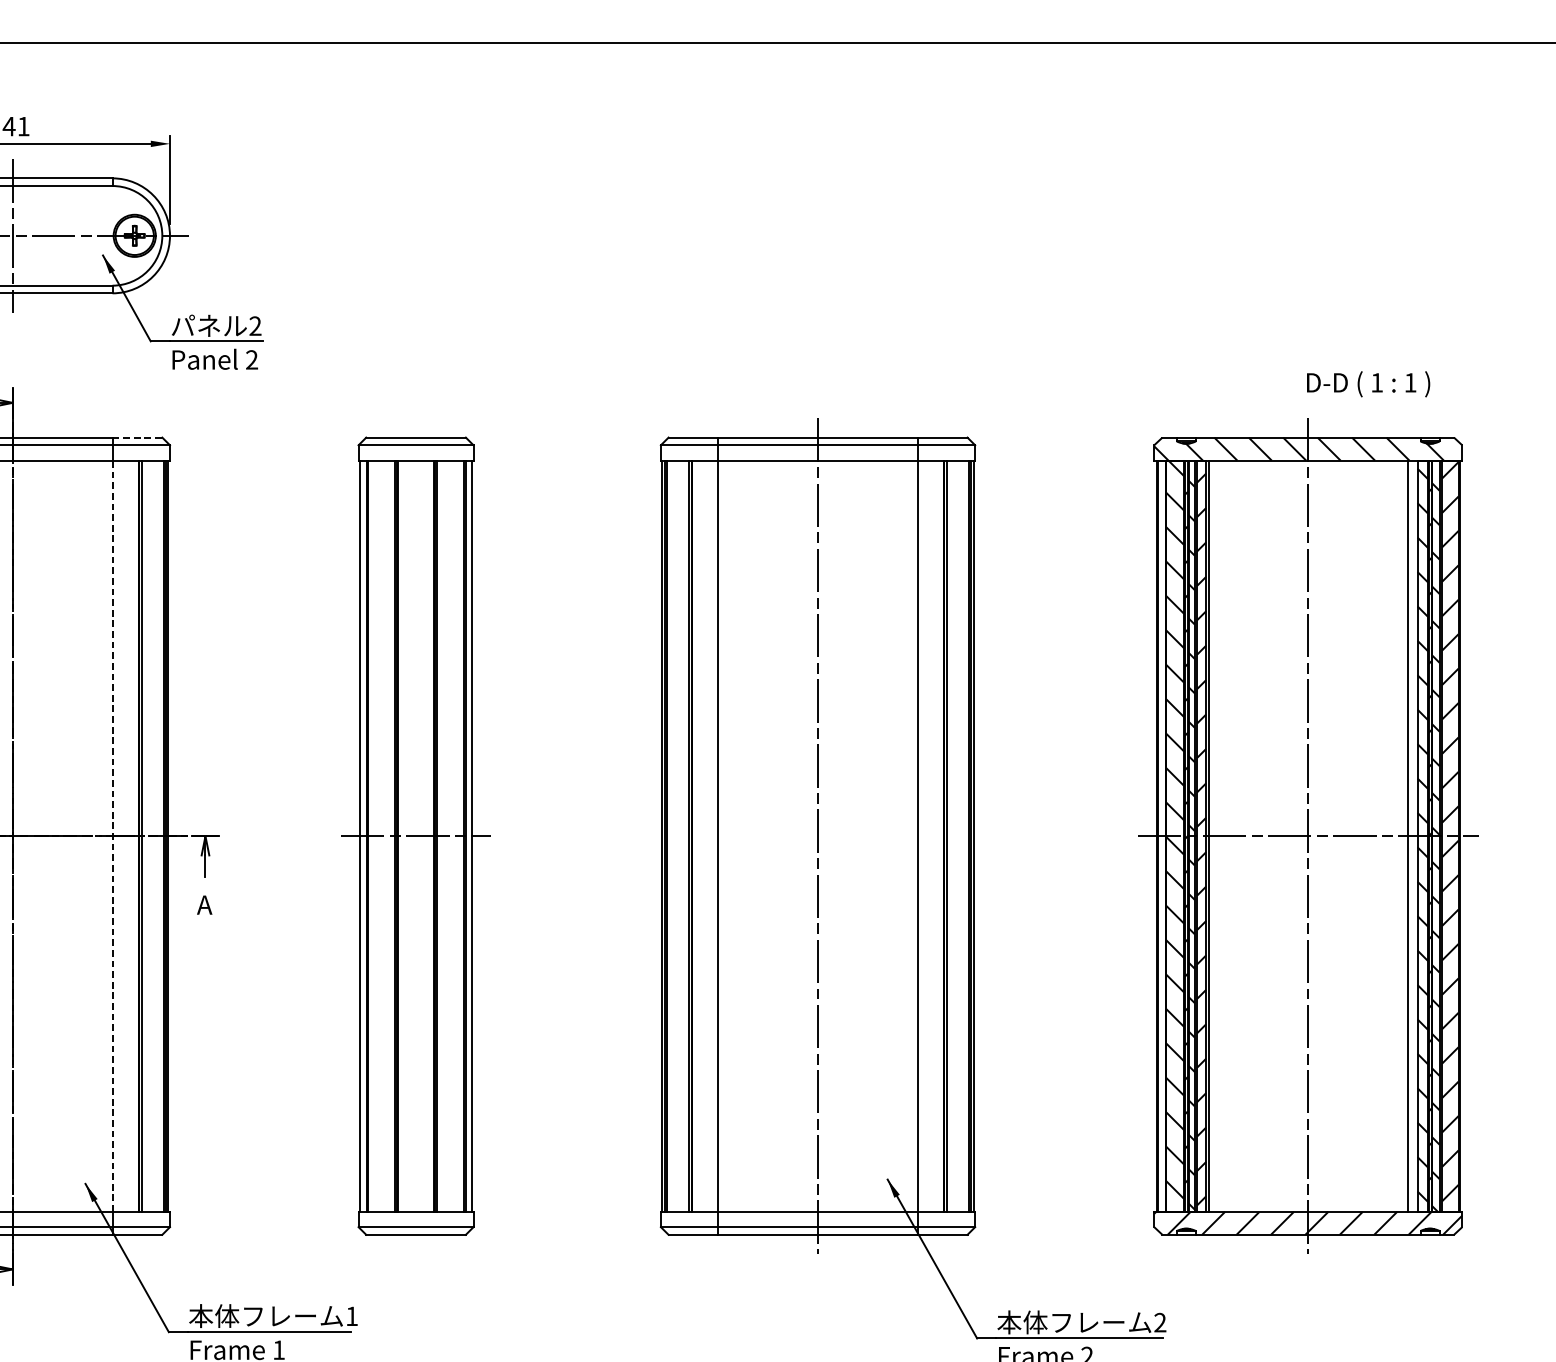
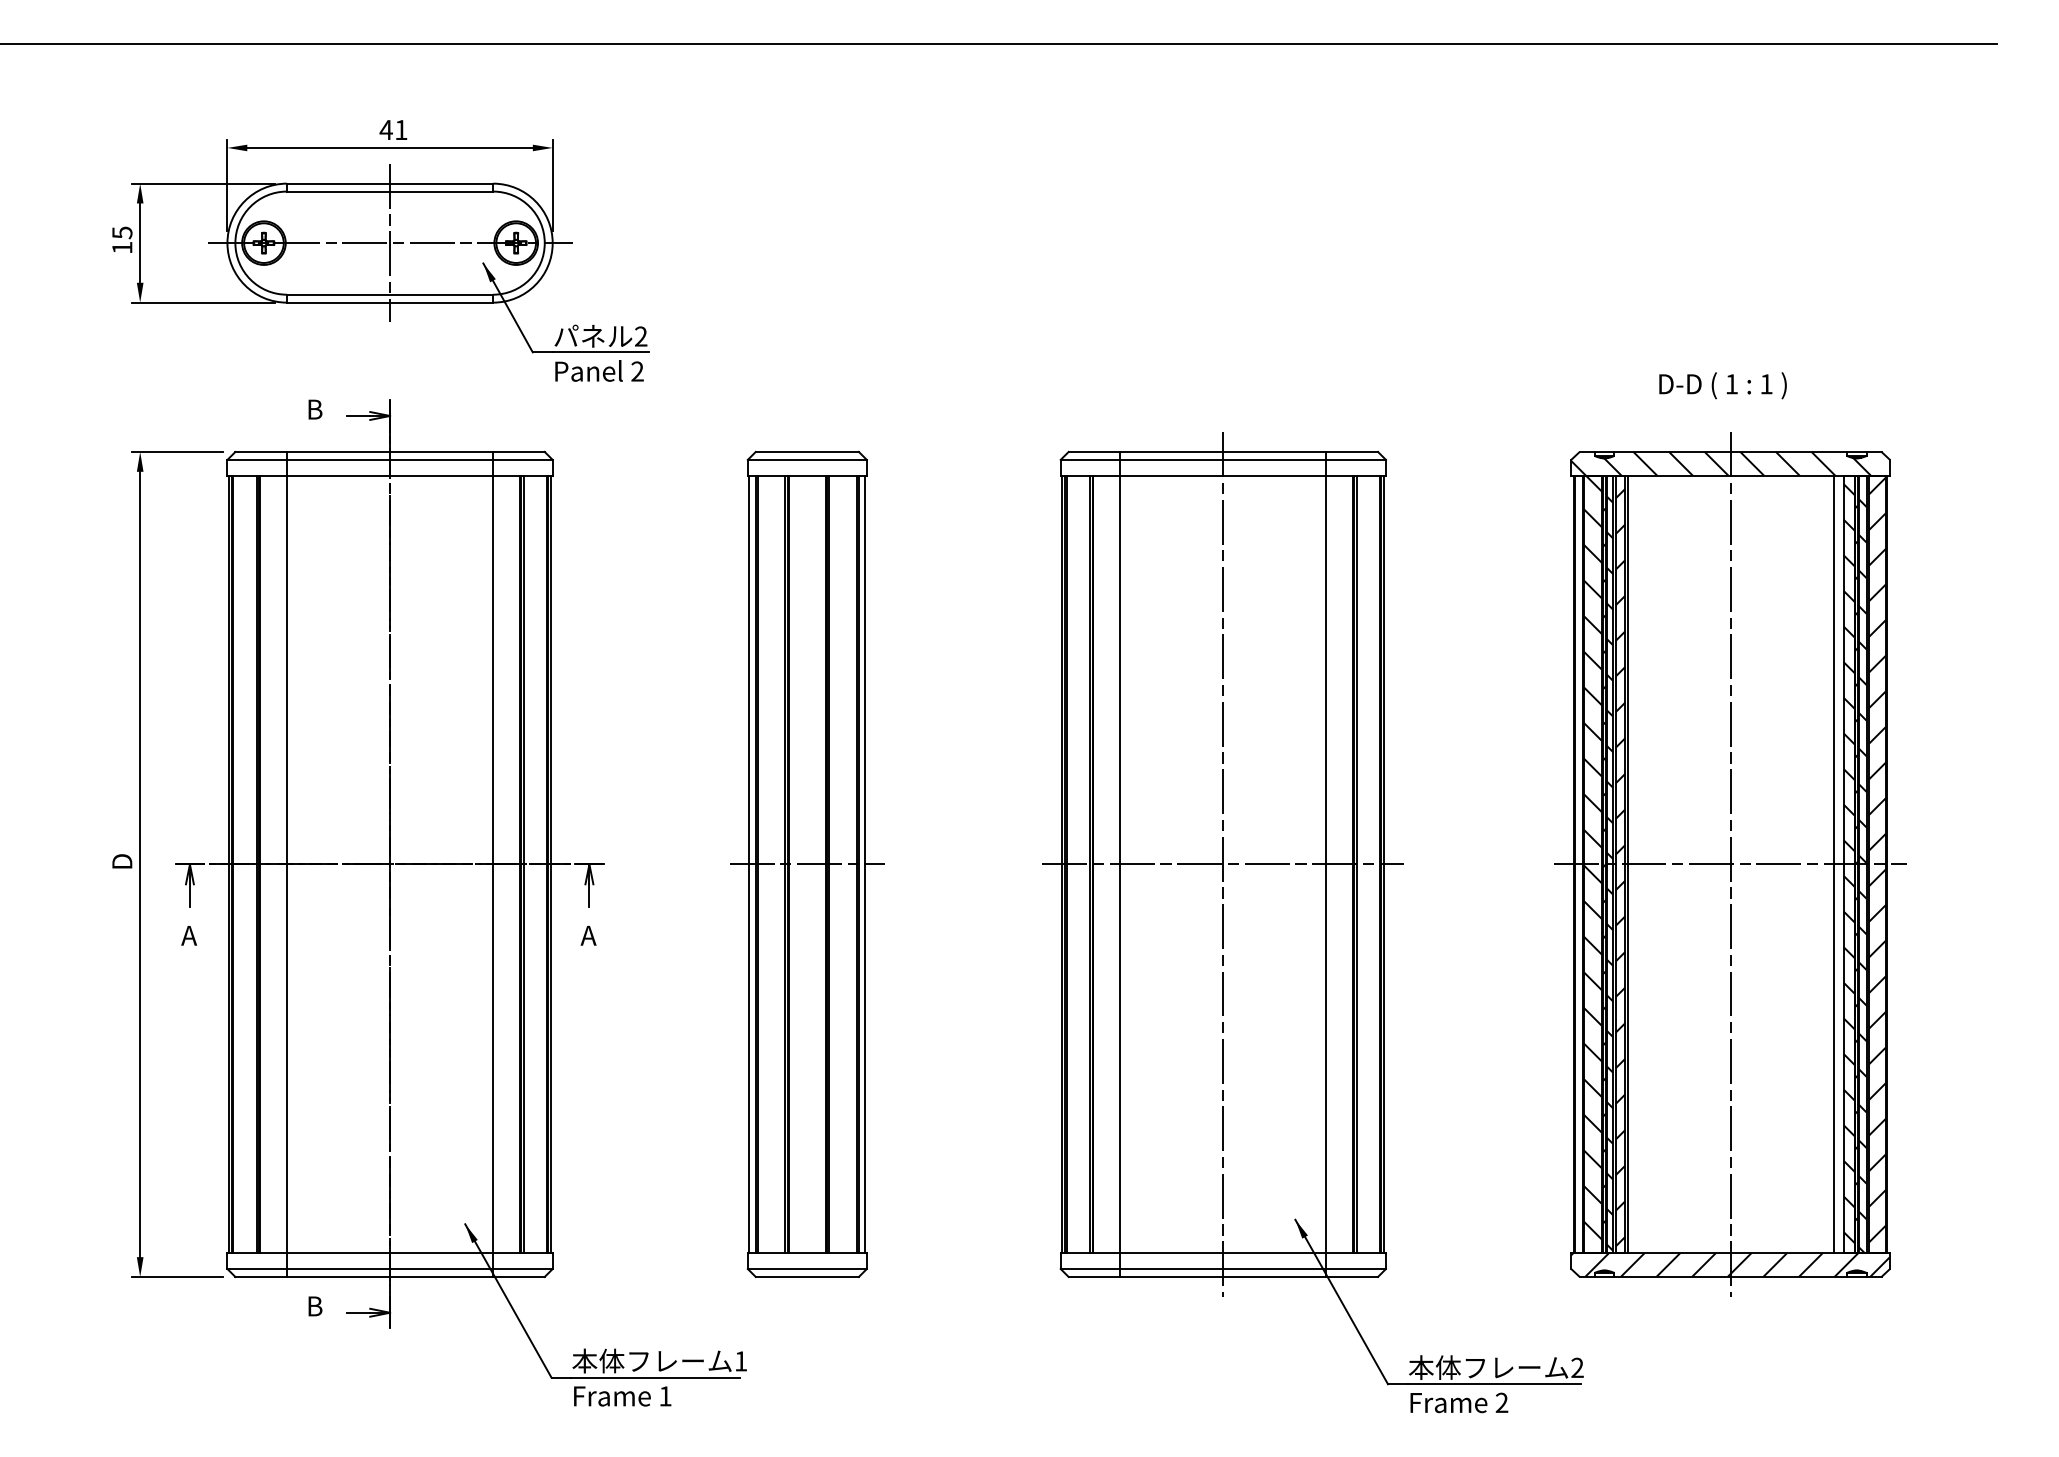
text: (1368, 384) -> (1722, 385), moved
line: (136, 437) -> (518, 451), dashed -> solid
line: (112, 836) -> (493, 864), dashed -> solid
line: (818, 836) -> (1223, 864), added

